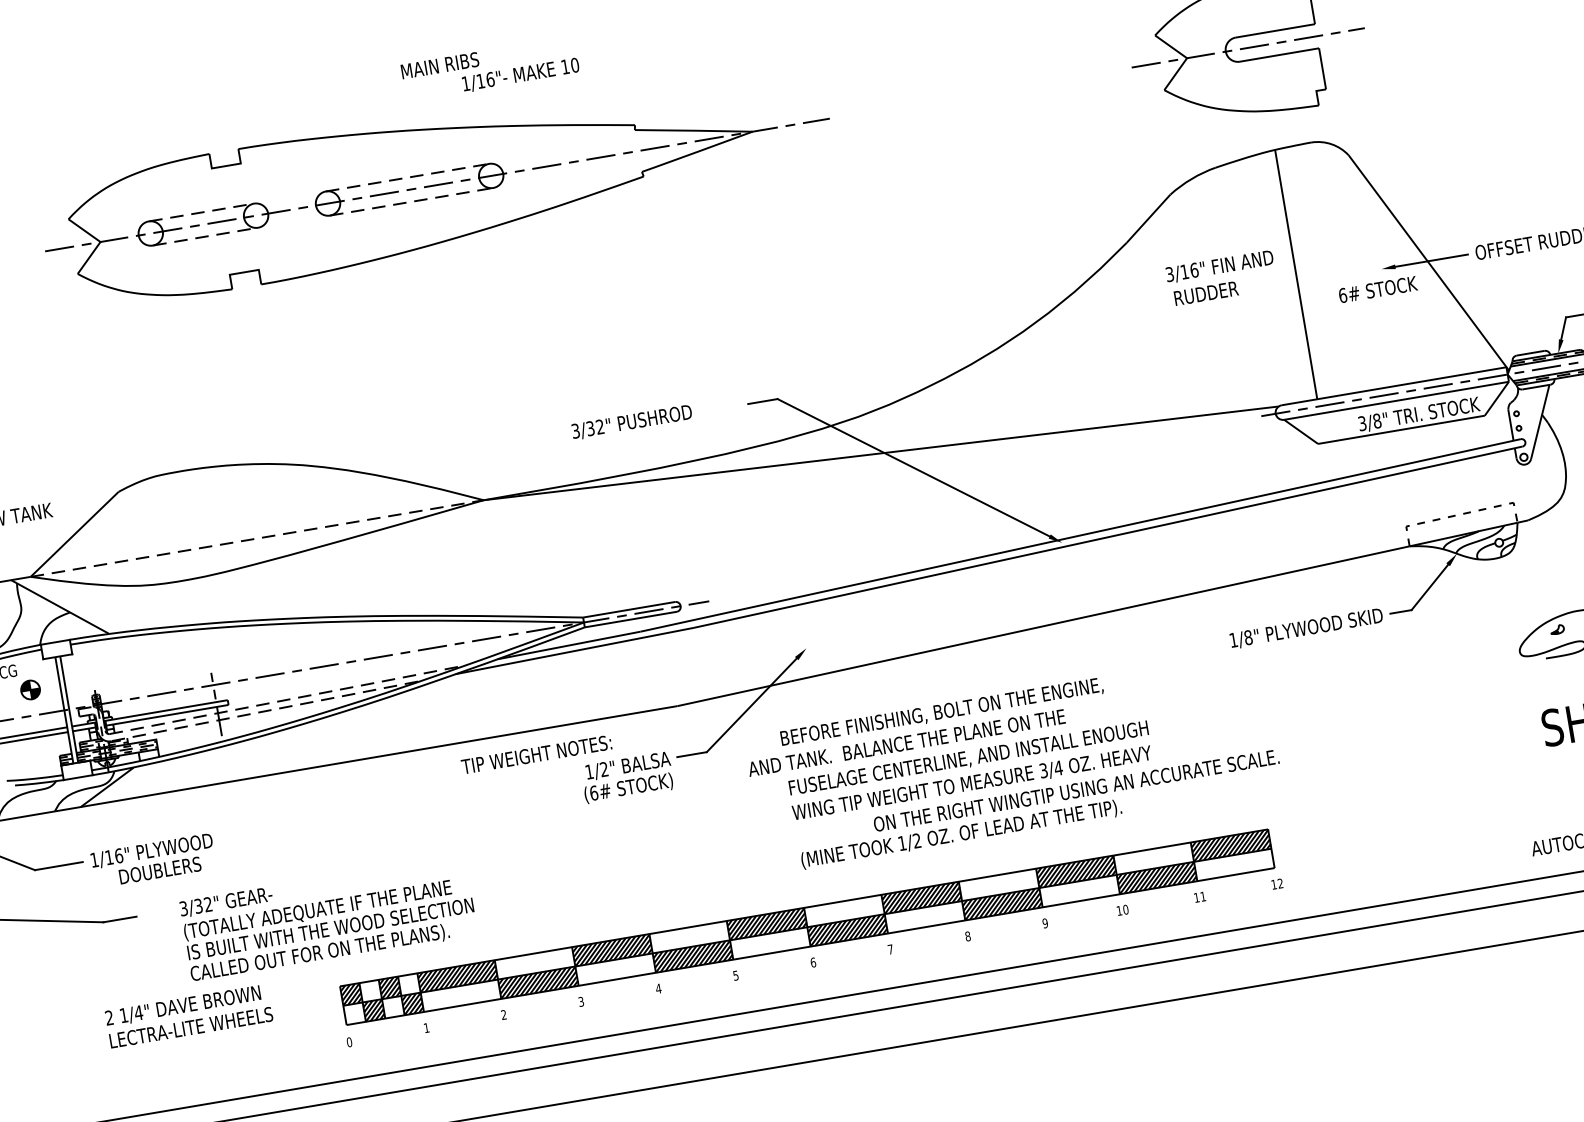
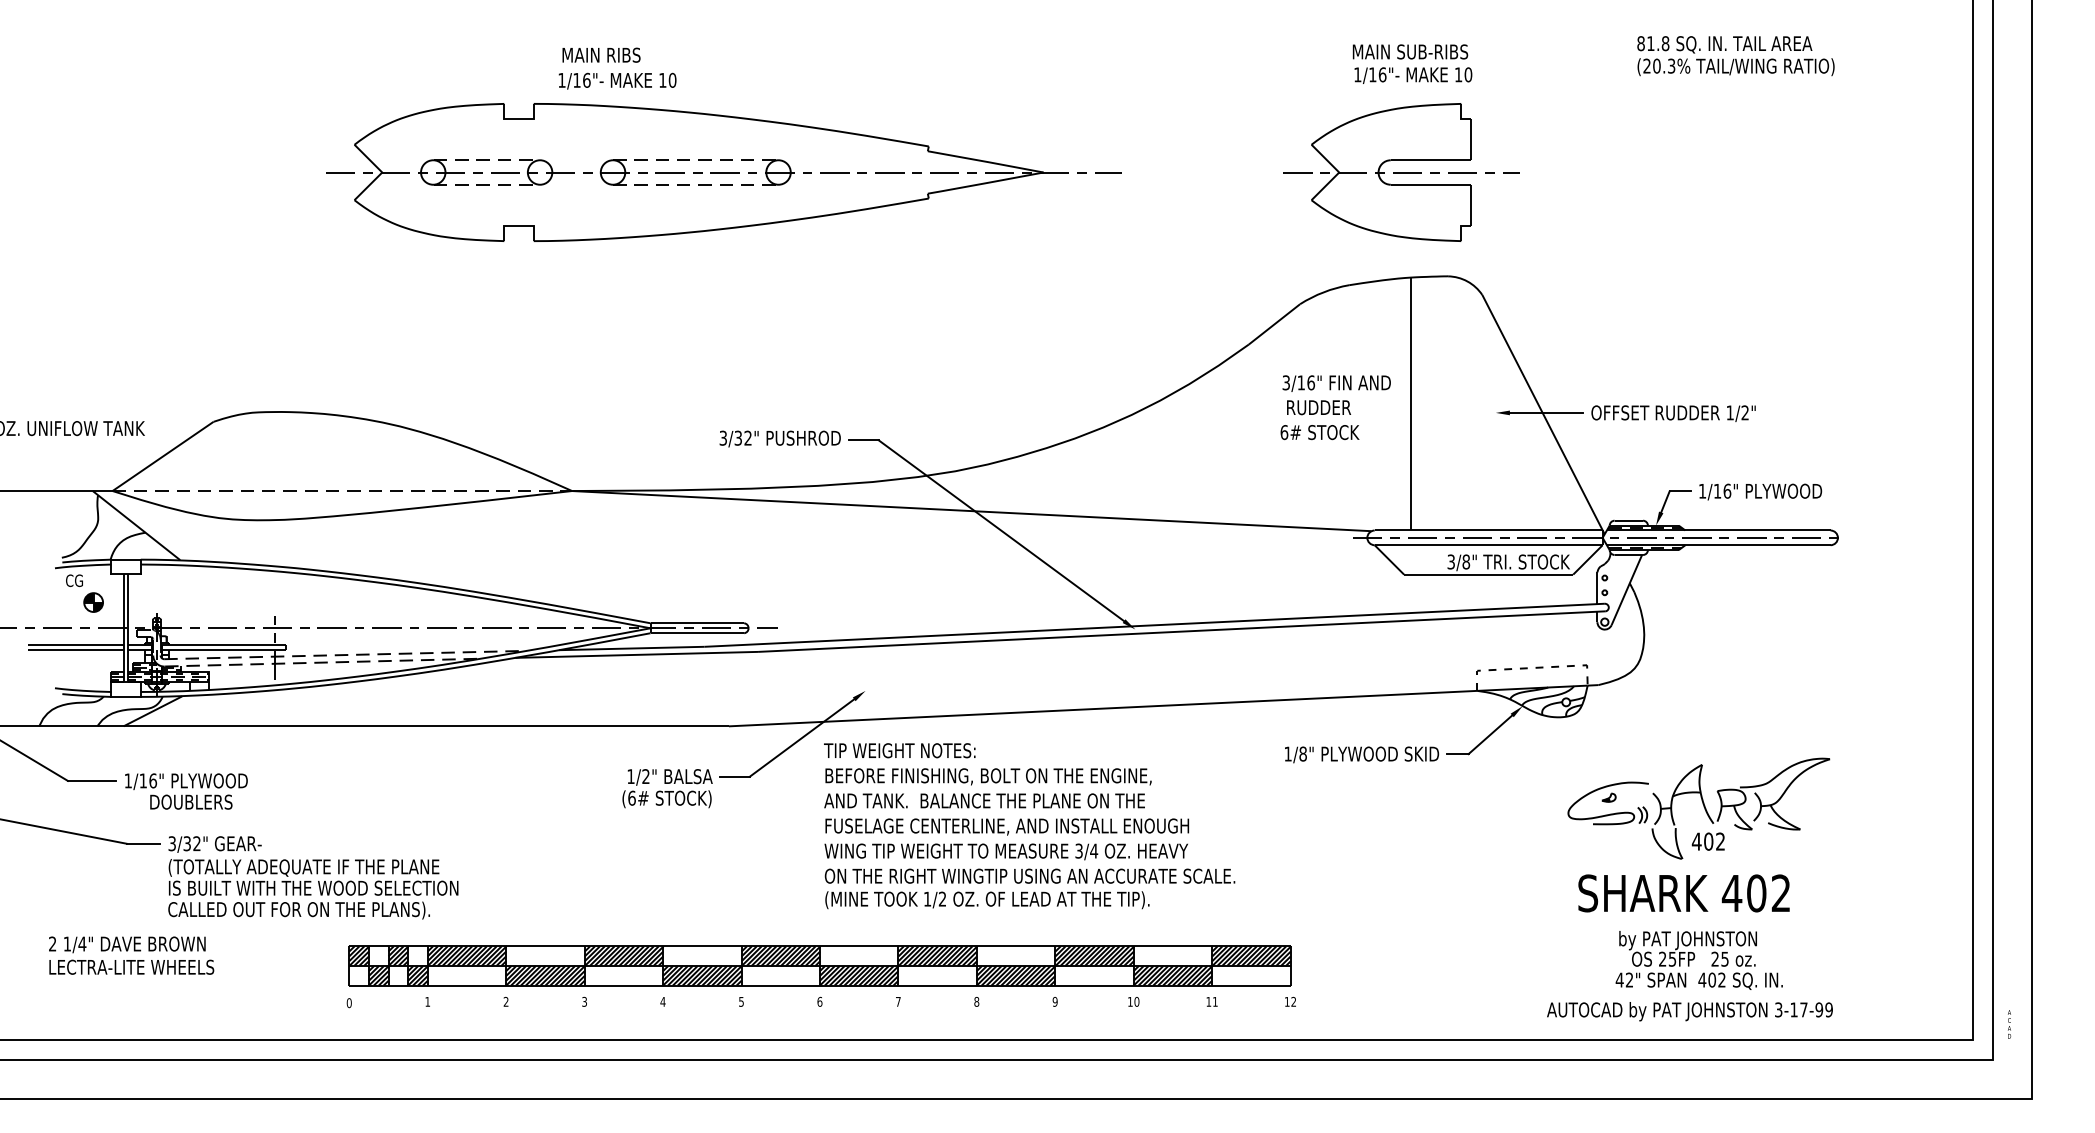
text: (520, 74) -> (617, 80), moved
part: (436, 185) -> (723, 172), moved
text: (1377, 289) -> (1319, 432), moved
text: (631, 422) -> (779, 438), moved
text: (906, 742) -> (984, 800), moved
text: (536, 754) -> (899, 750), moved
text: (1075, 790) -> (1029, 875), moved
text: (328, 918) -> (313, 877), moved
text: (189, 1016) -> (131, 955), moved

